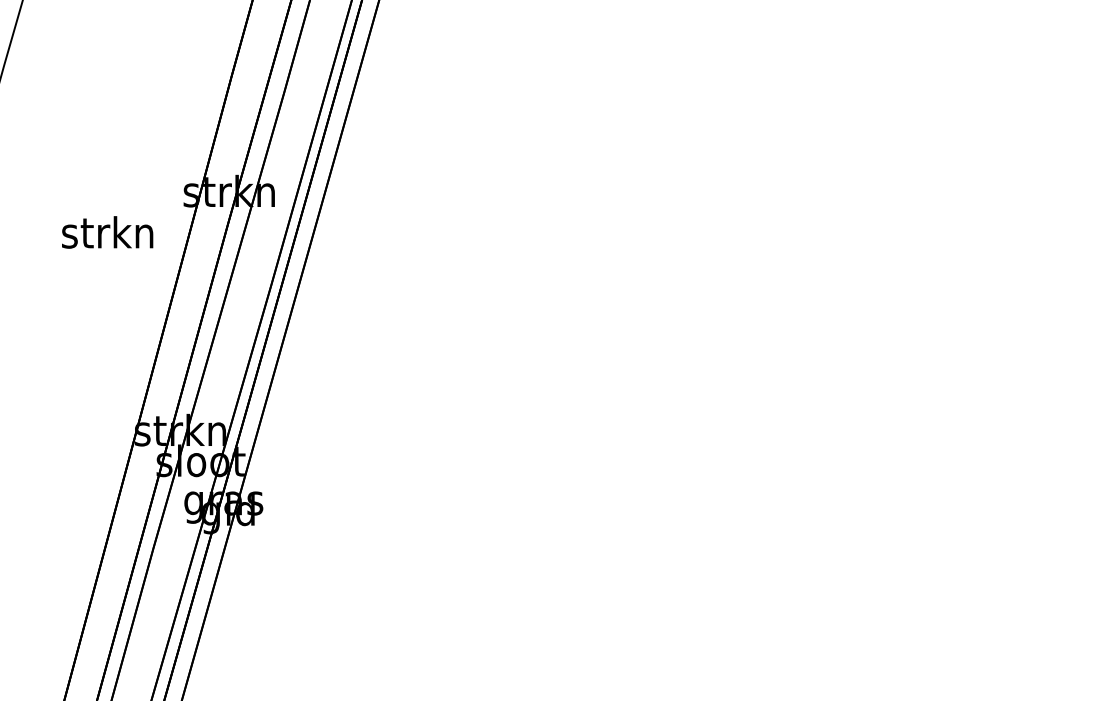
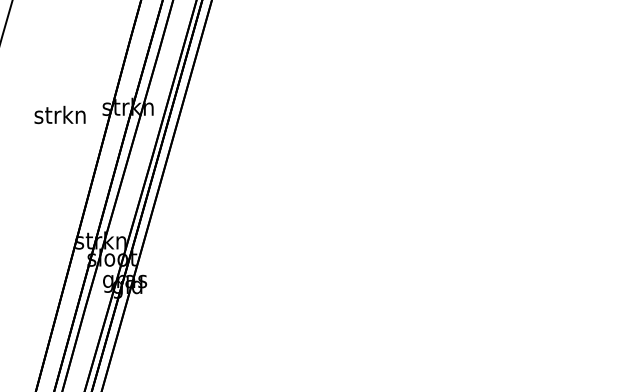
text: (106, 231) -> (59, 114), moved

